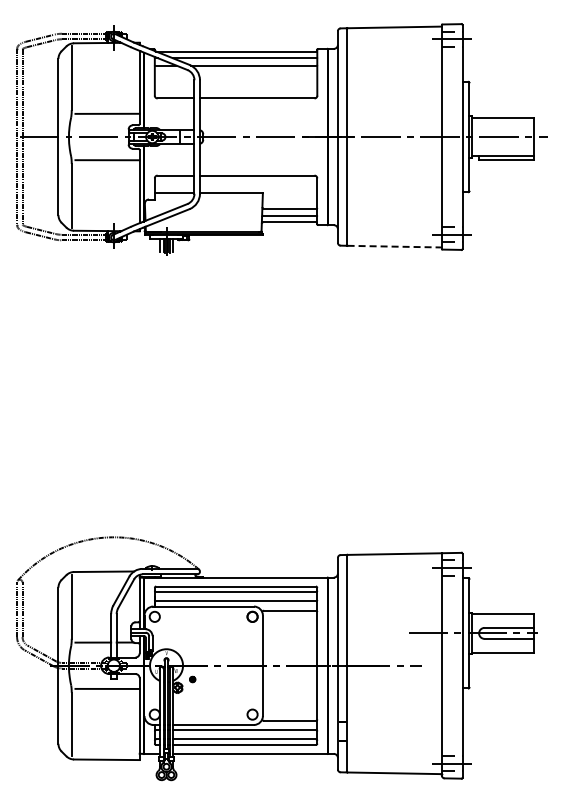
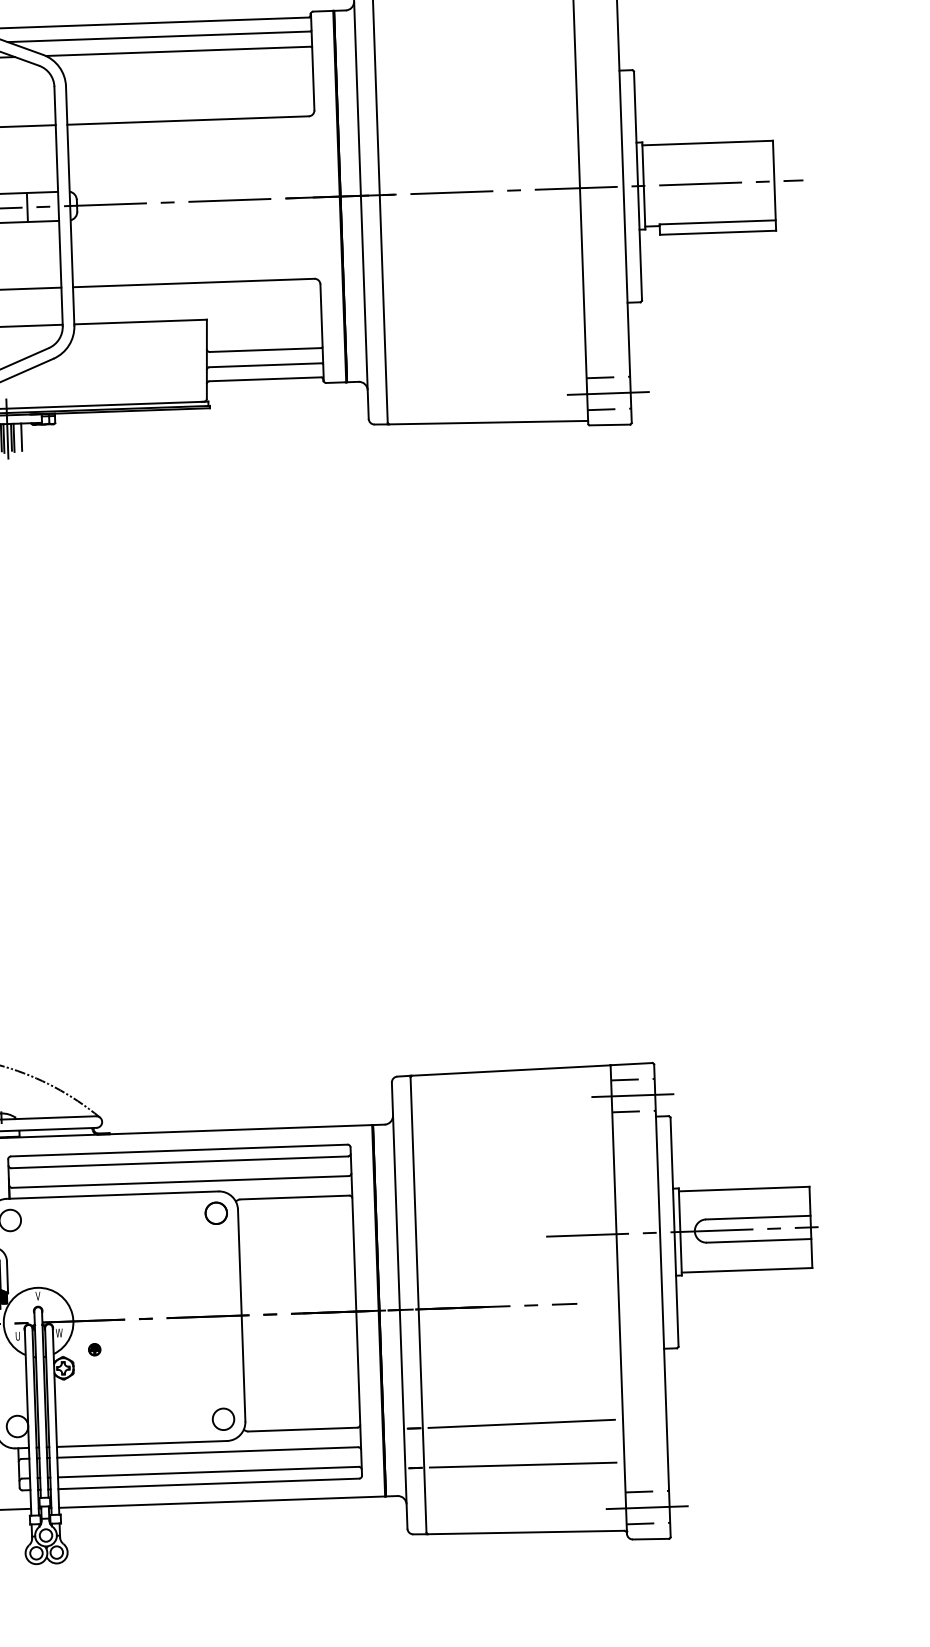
line: (395, 246) -> (490, 422), dashed -> solid
line: (393, 721) -> (520, 1423), added
line: (393, 740) -> (522, 1463), added

